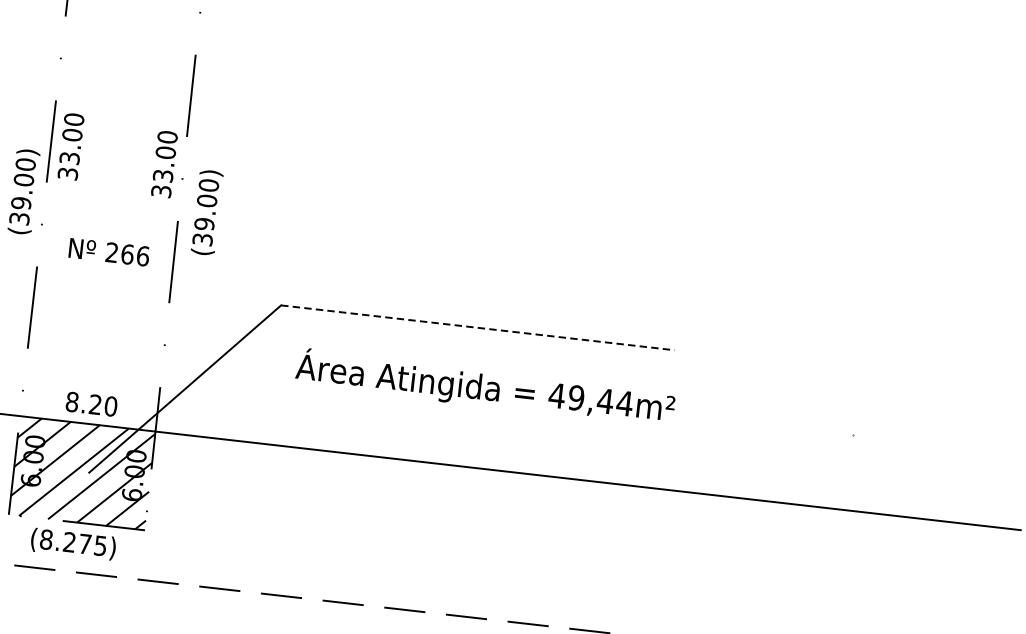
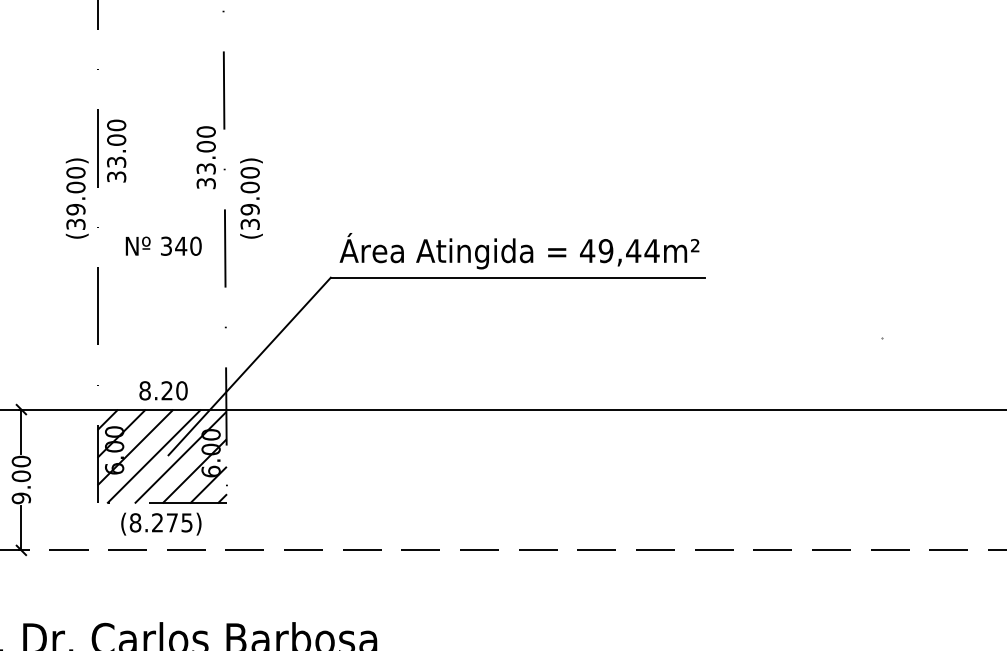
text: (127, 253) -> (181, 245), 266 -> 340
line: (478, 327) -> (518, 277), dashed -> solid
text: (485, 388) -> (519, 251), moved

